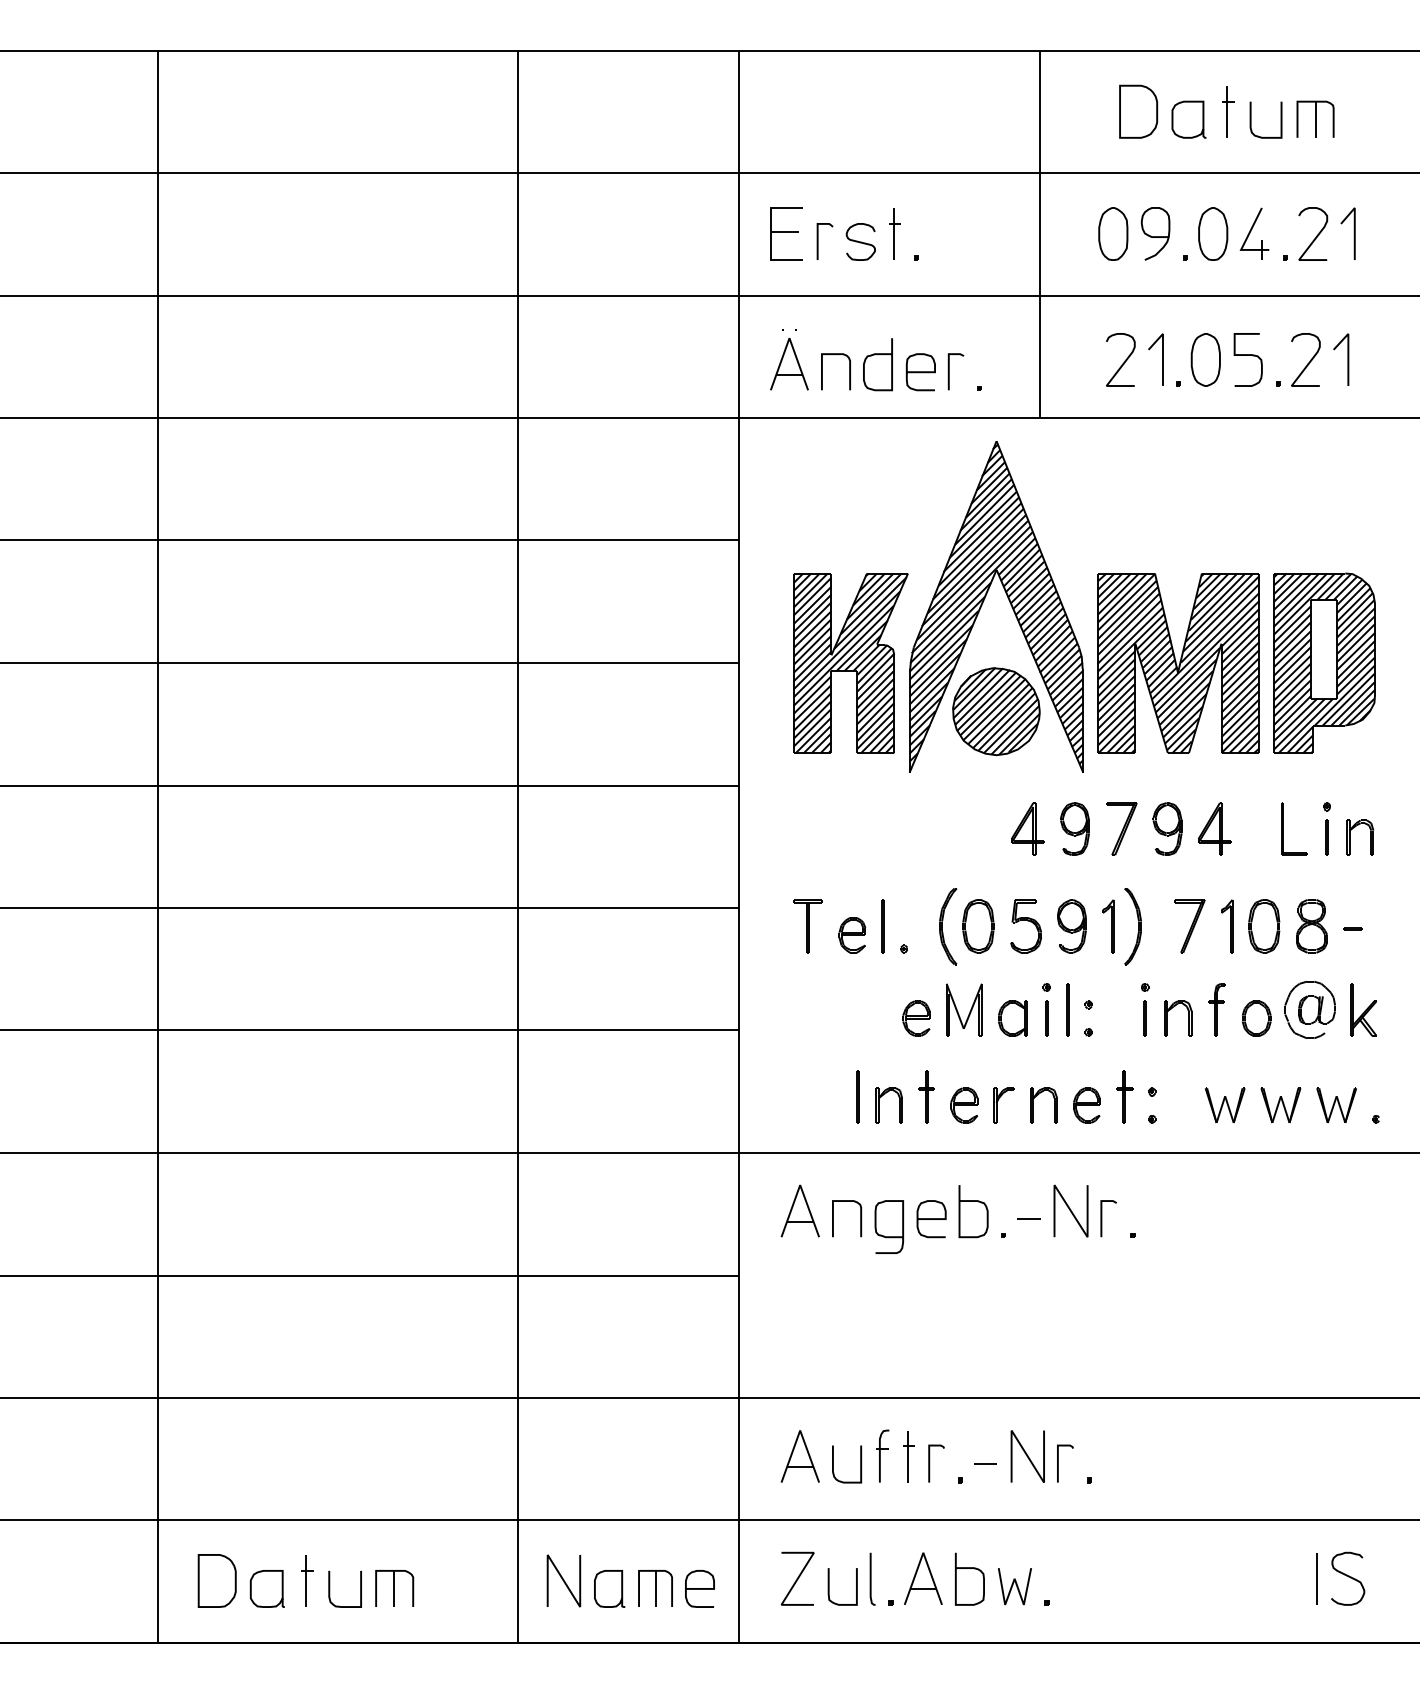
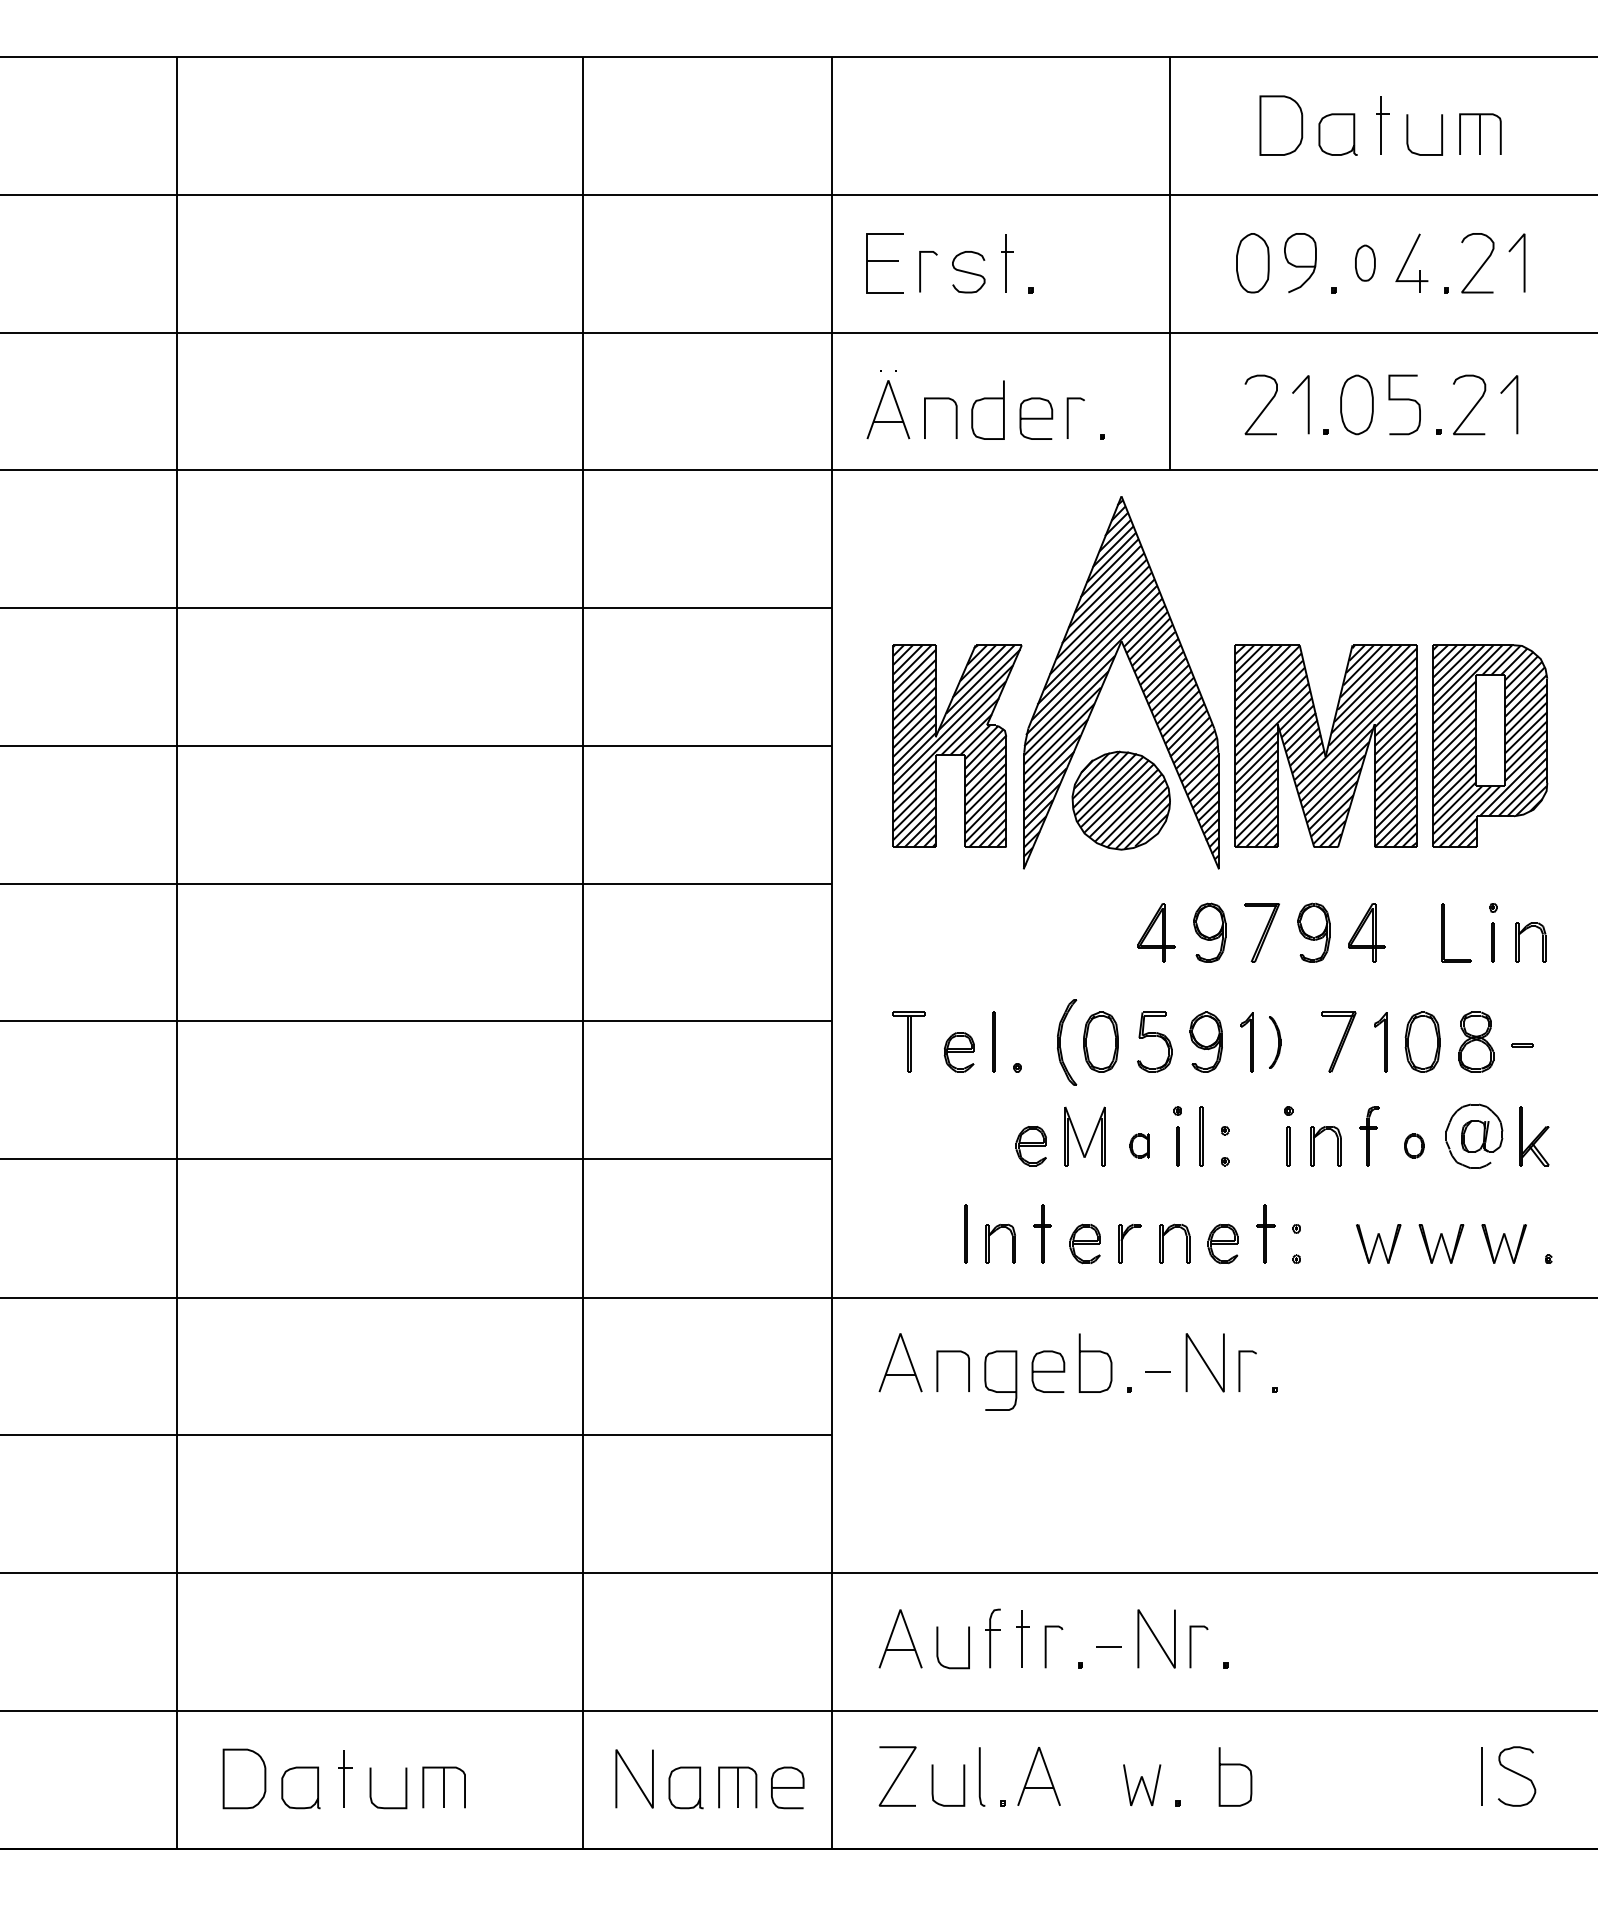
part: (1213, 233) -> (1365, 262), size x0.6
part: (1132, 926) -> (1274, 1042), size x0.6
part: (1012, 1018) -> (1139, 1145), size x0.6
part: (1256, 1018) -> (1413, 1145), size x0.6
curve: (969, 1568) -> (1235, 1764), moved

